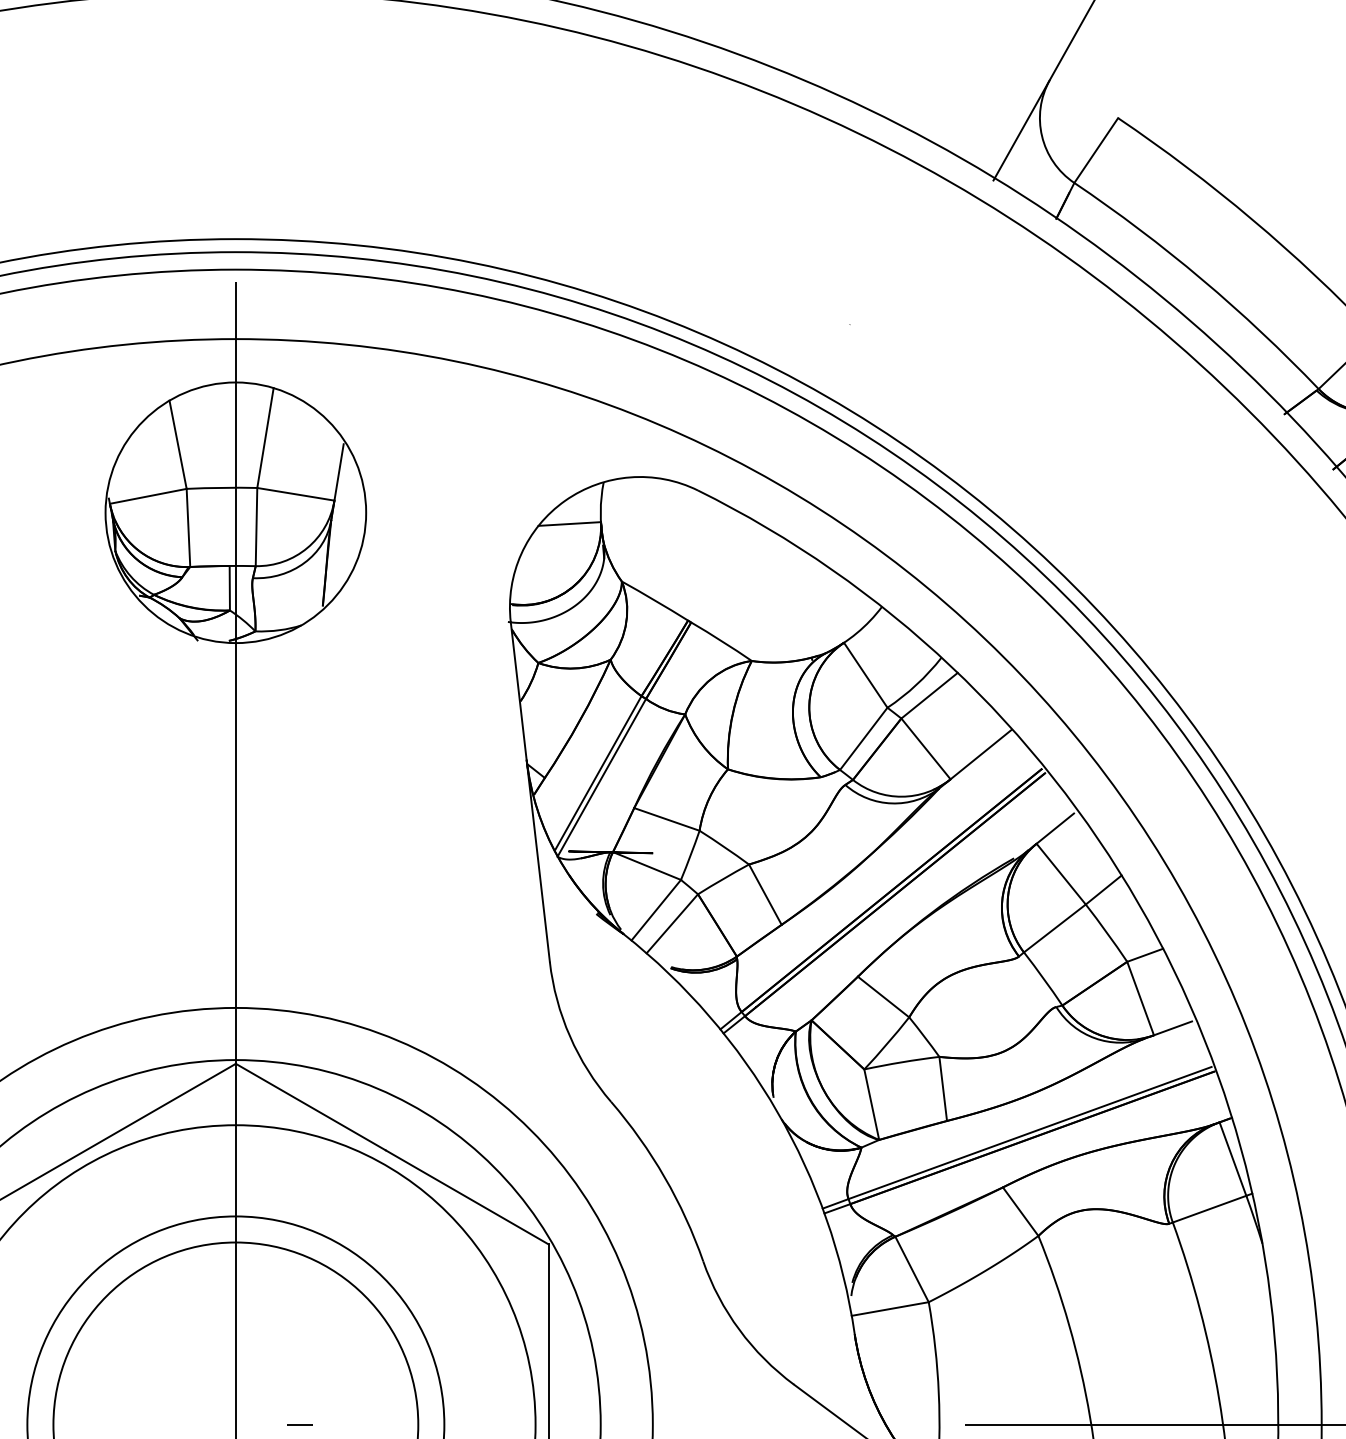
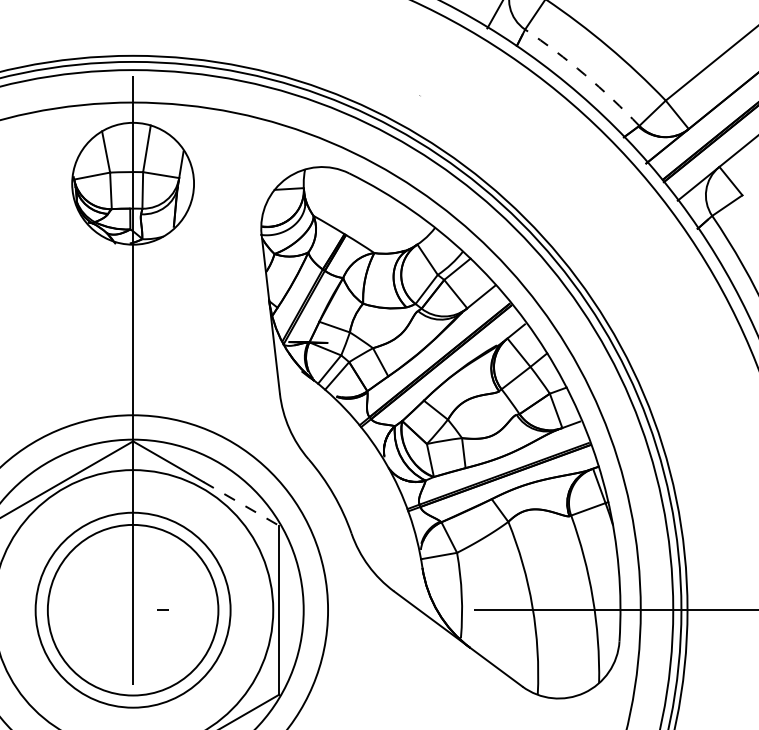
arc: (1201, 279) -> (584, 74), solid -> dashed
line: (467, 1196) -> (241, 503), solid -> dashed

